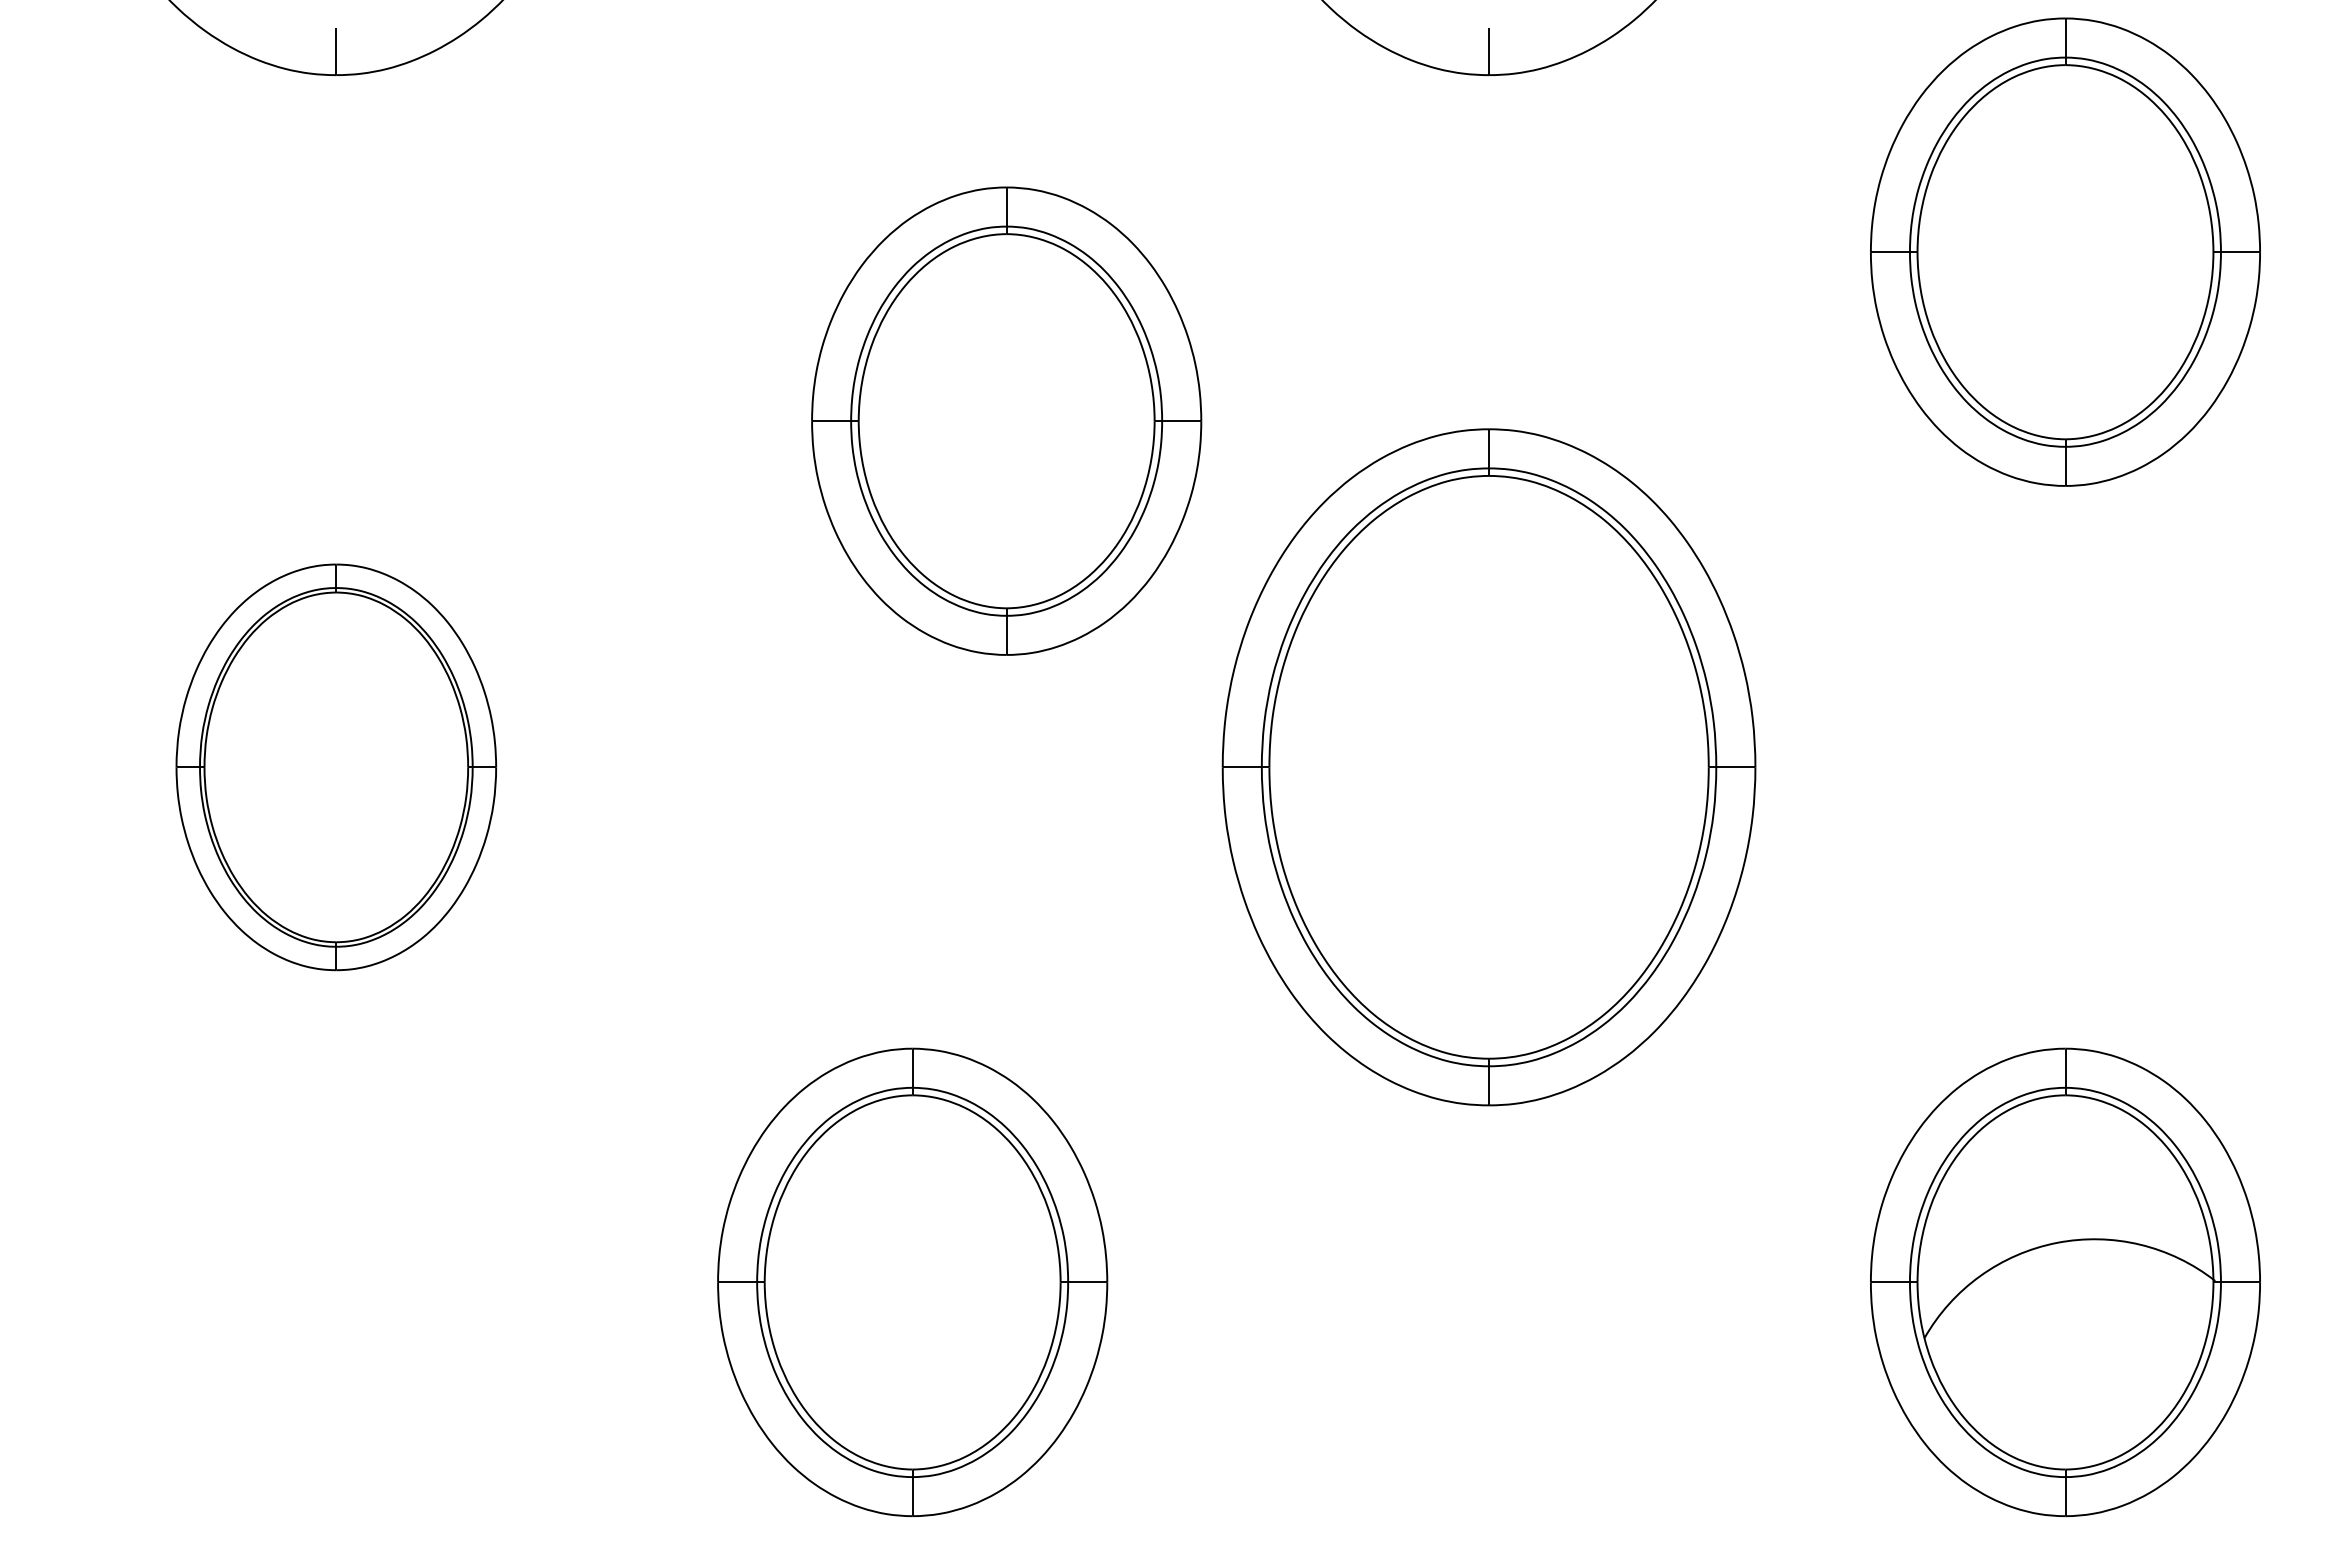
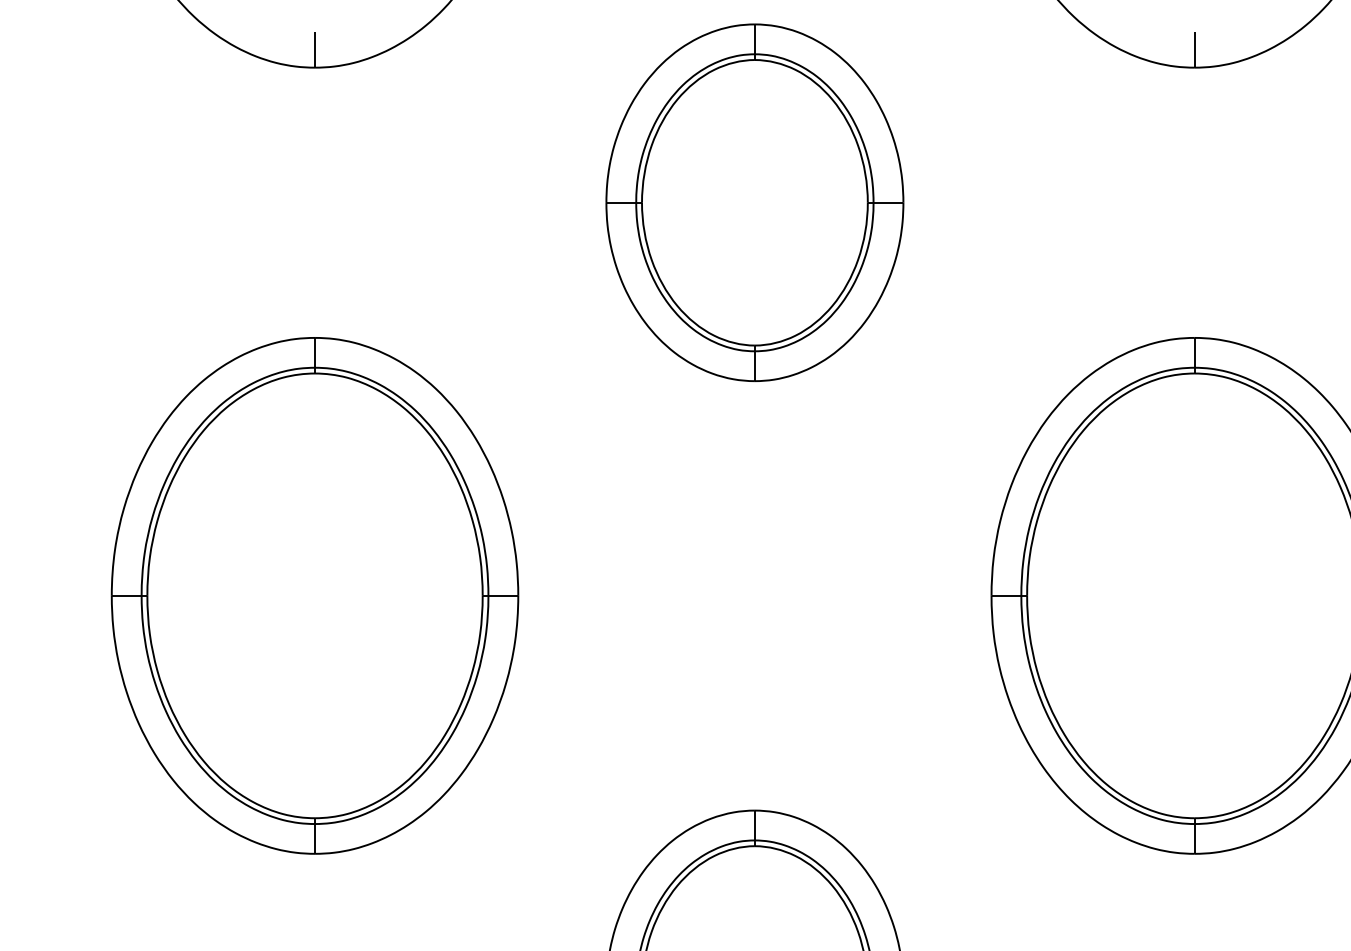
part: (1006, 420) -> (754, 202), moved
part: (336, 767) -> (315, 596), size x1.67

